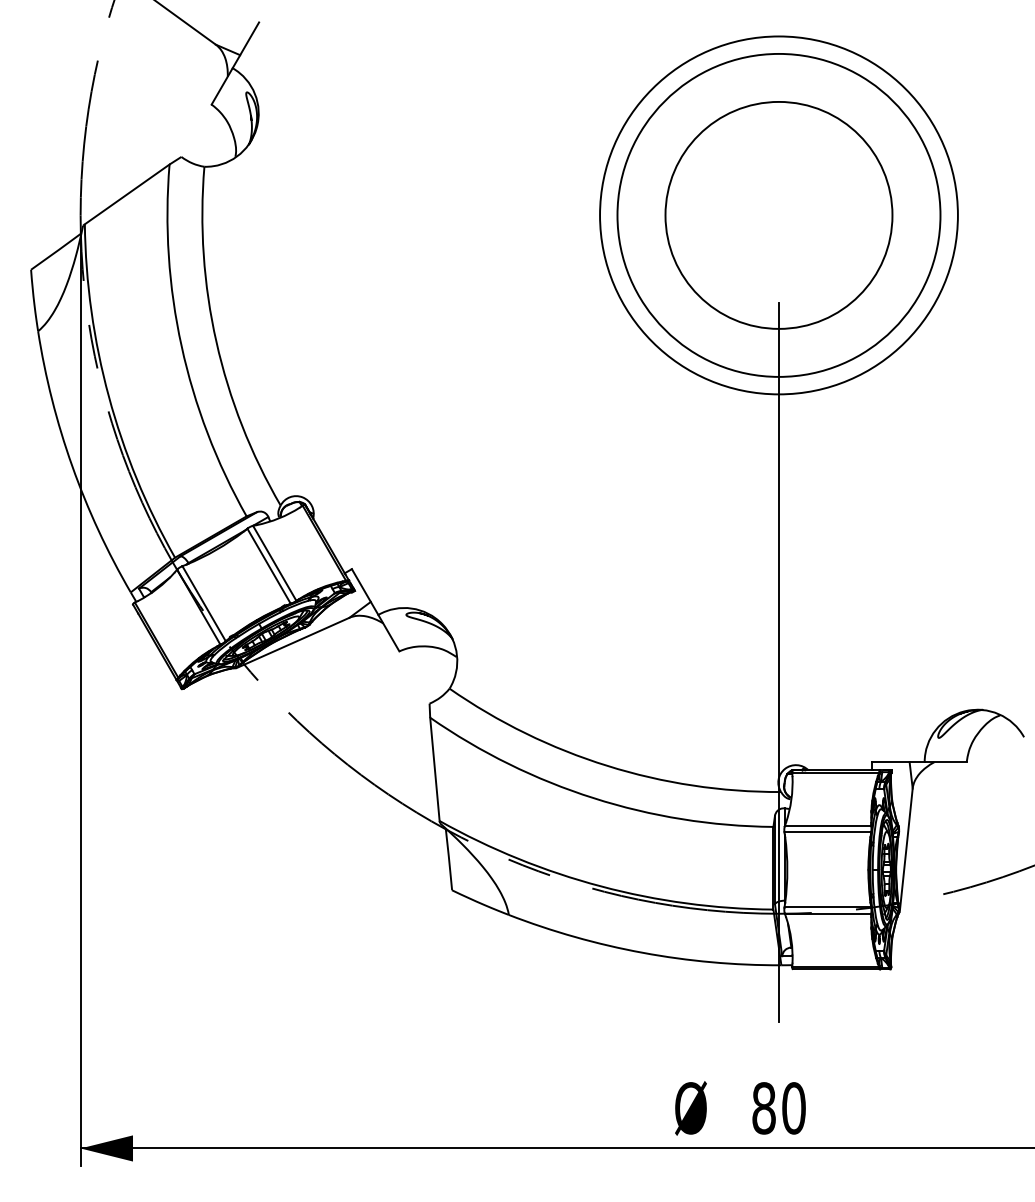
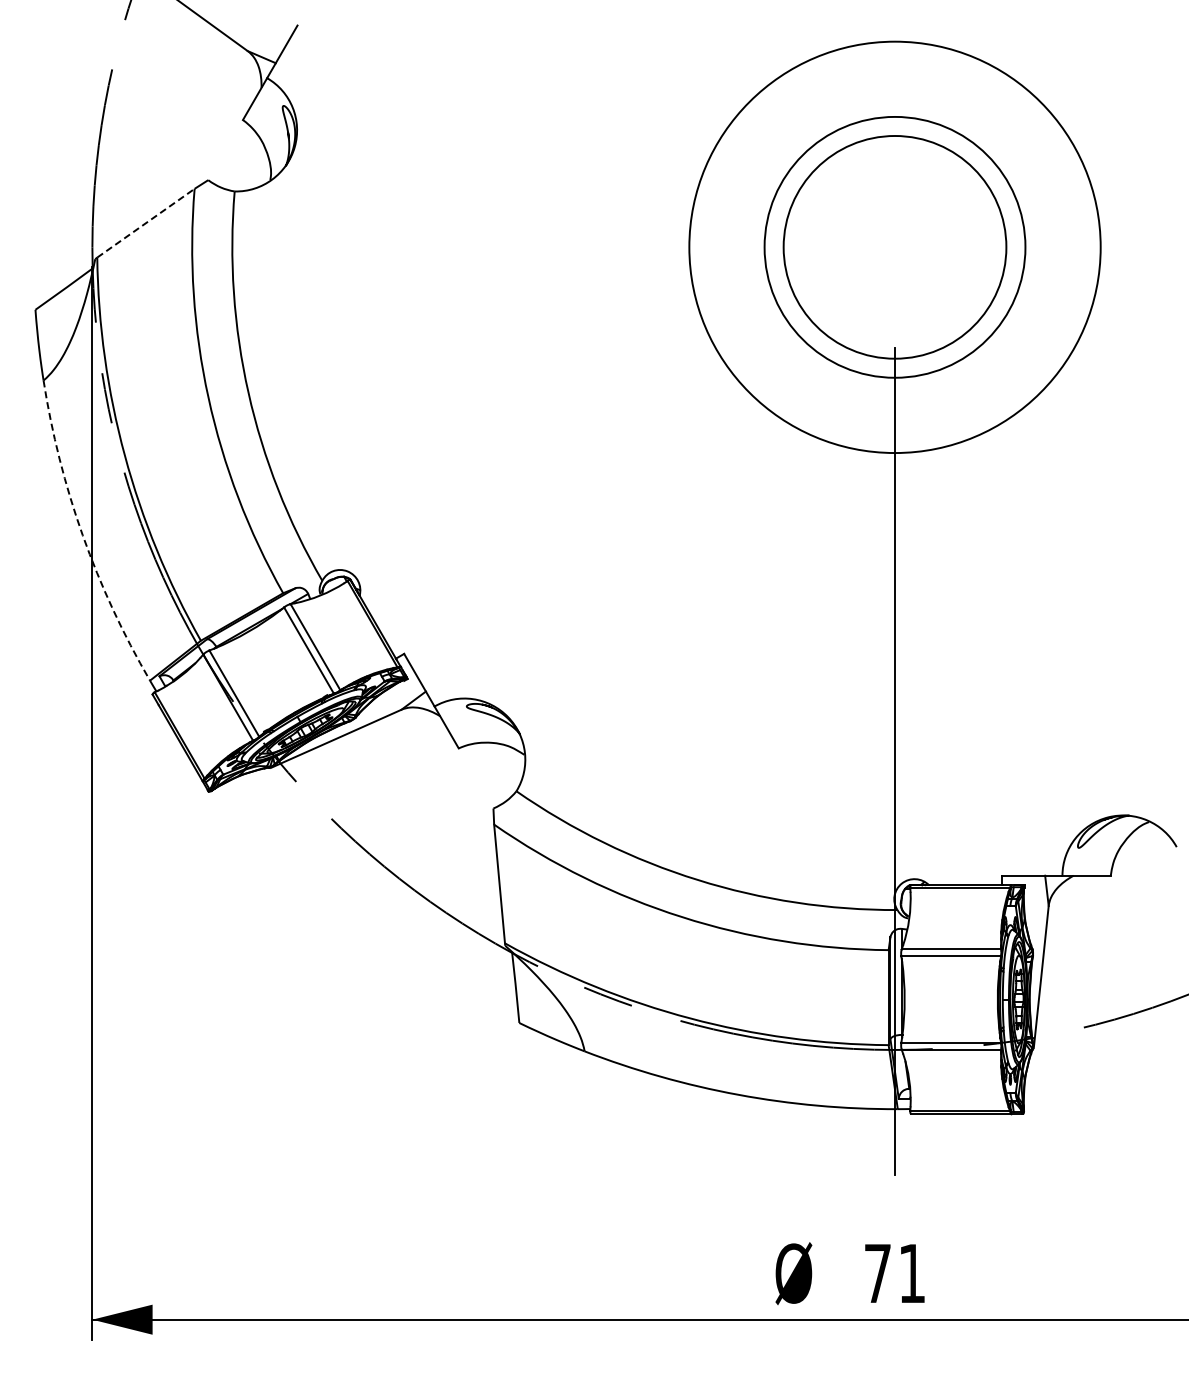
line: (126, 194) -> (145, 223), solid -> dashed
circle: (778, 214) -> (894, 246), size x0.6
arc: (72, 466) -> (82, 535), solid -> dashed
text: (778, 1108) -> (894, 1273), 80 -> 71

